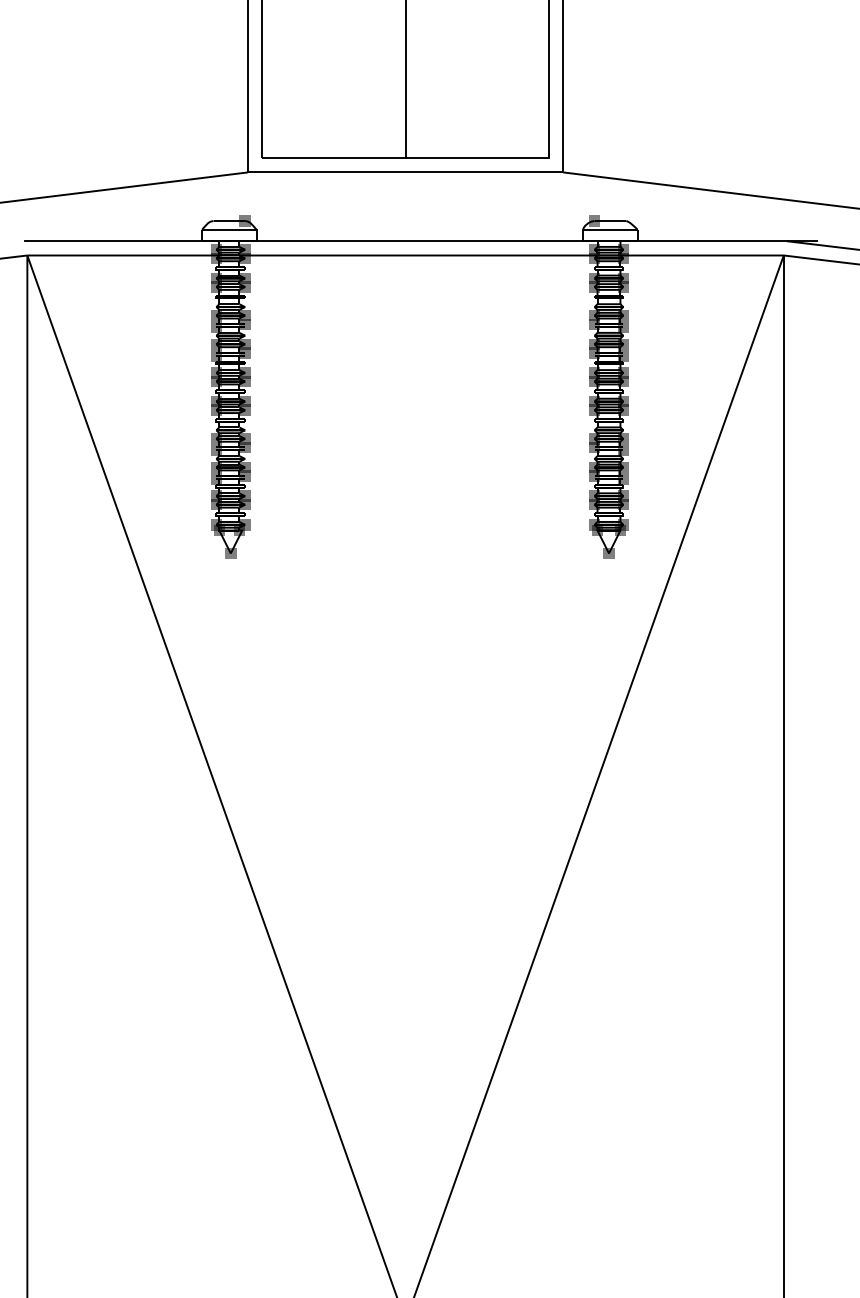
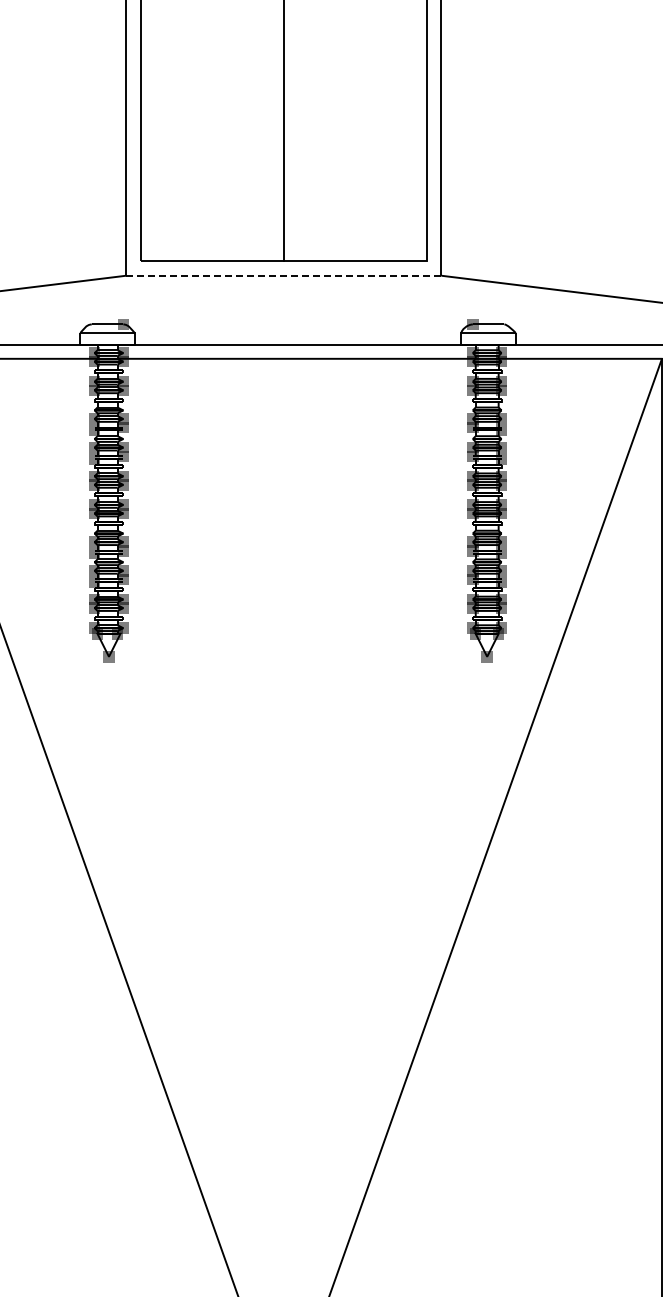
line: (405, 172) -> (283, 275), solid -> dashed

